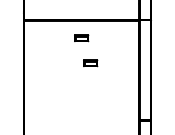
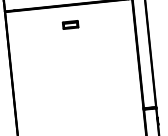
part: (90, 63) -> (83, 51), removed

